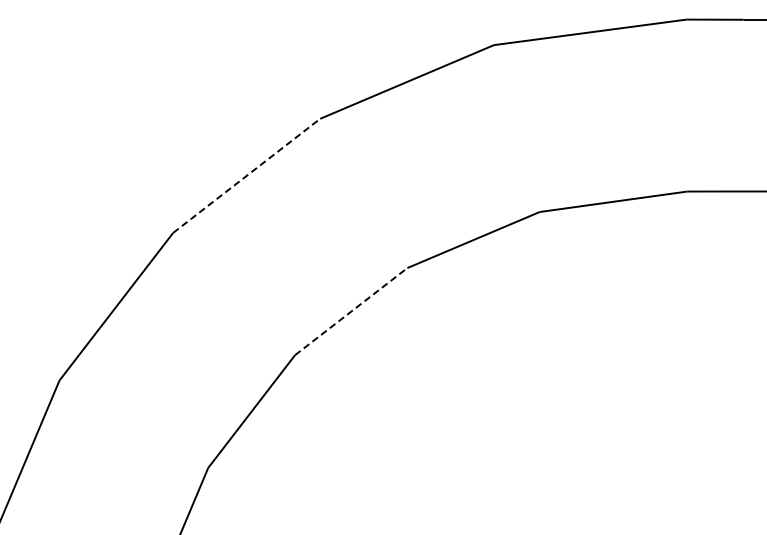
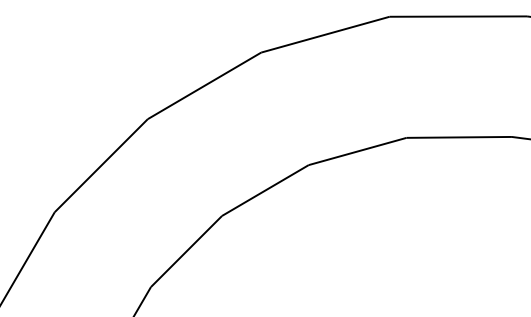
line: (247, 175) -> (205, 85), dashed -> solid
line: (351, 311) -> (265, 190), dashed -> solid

